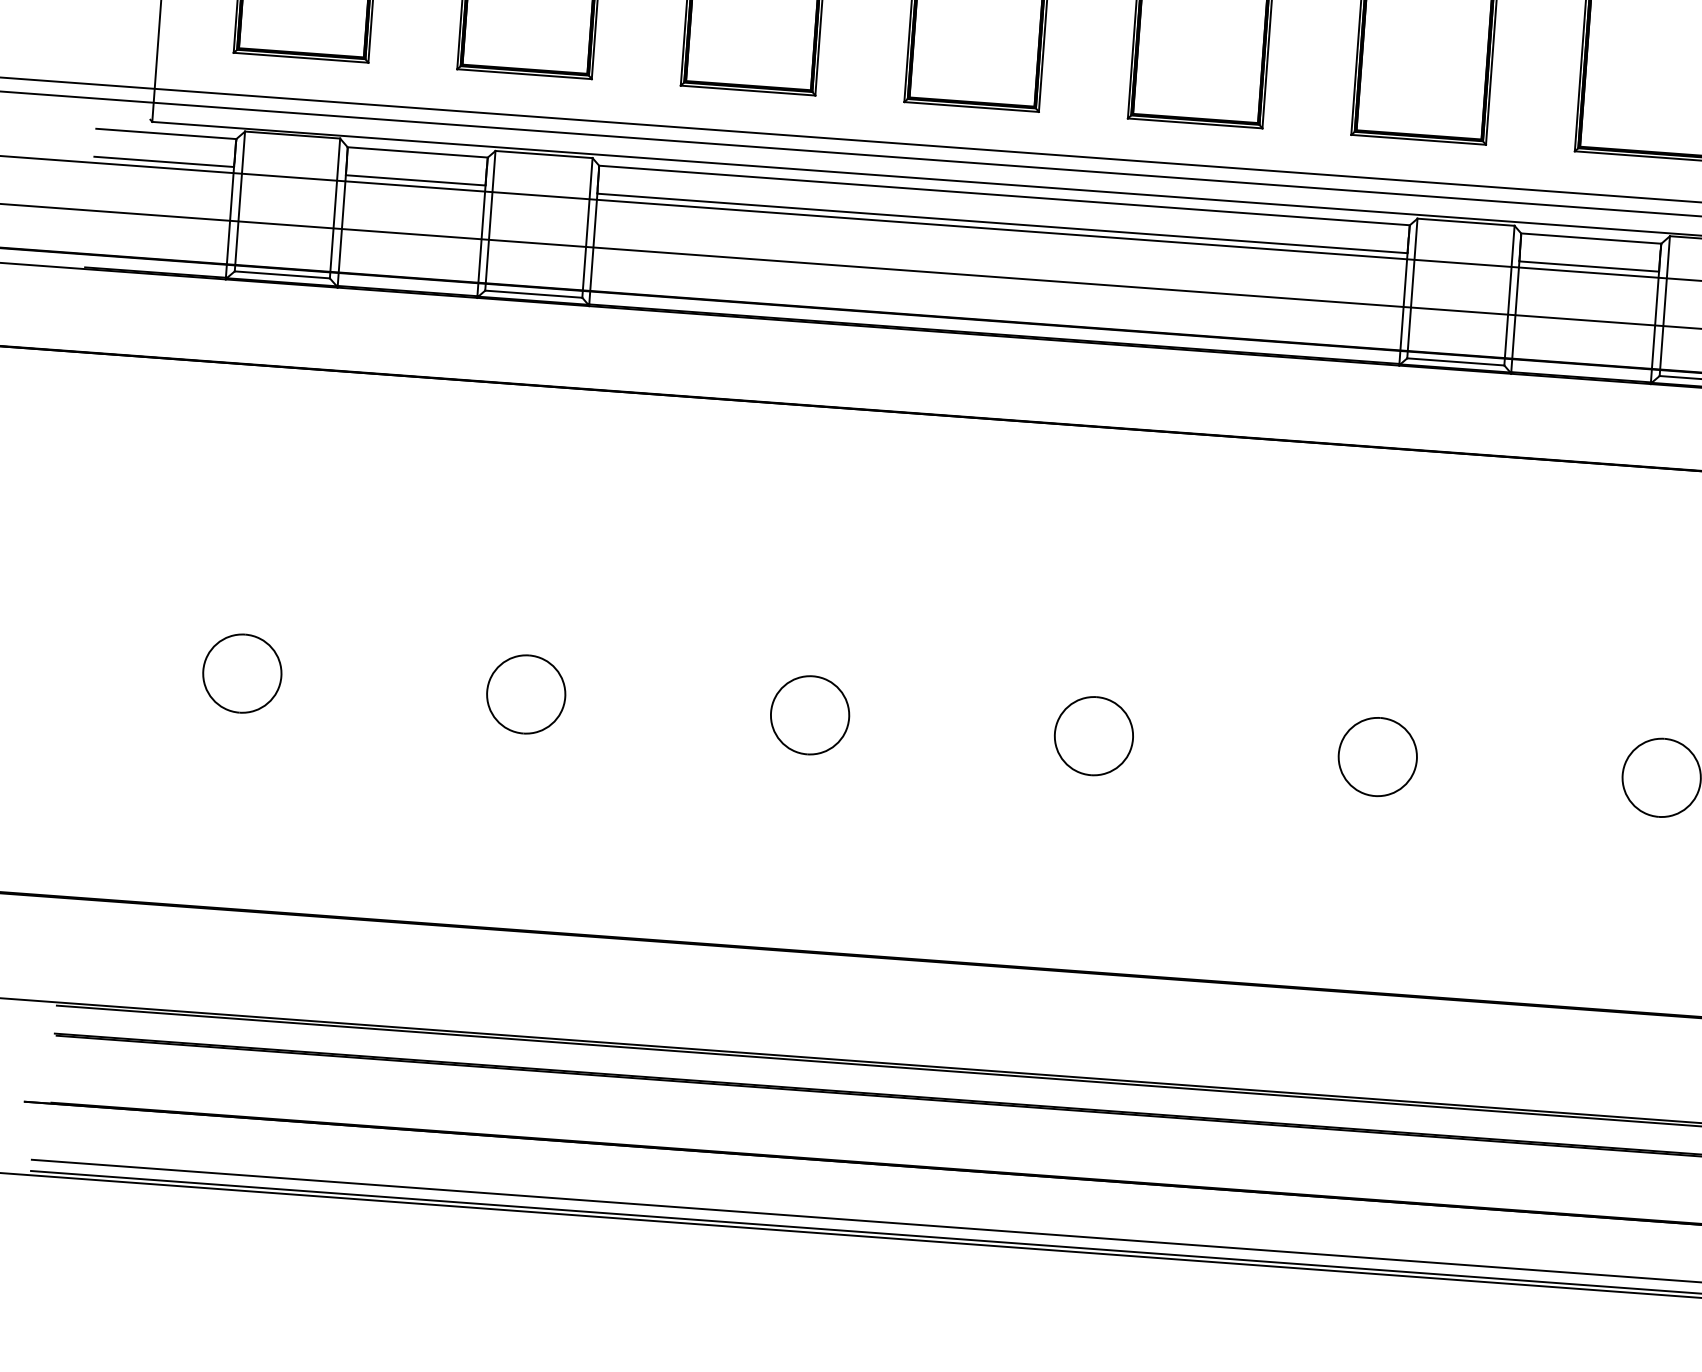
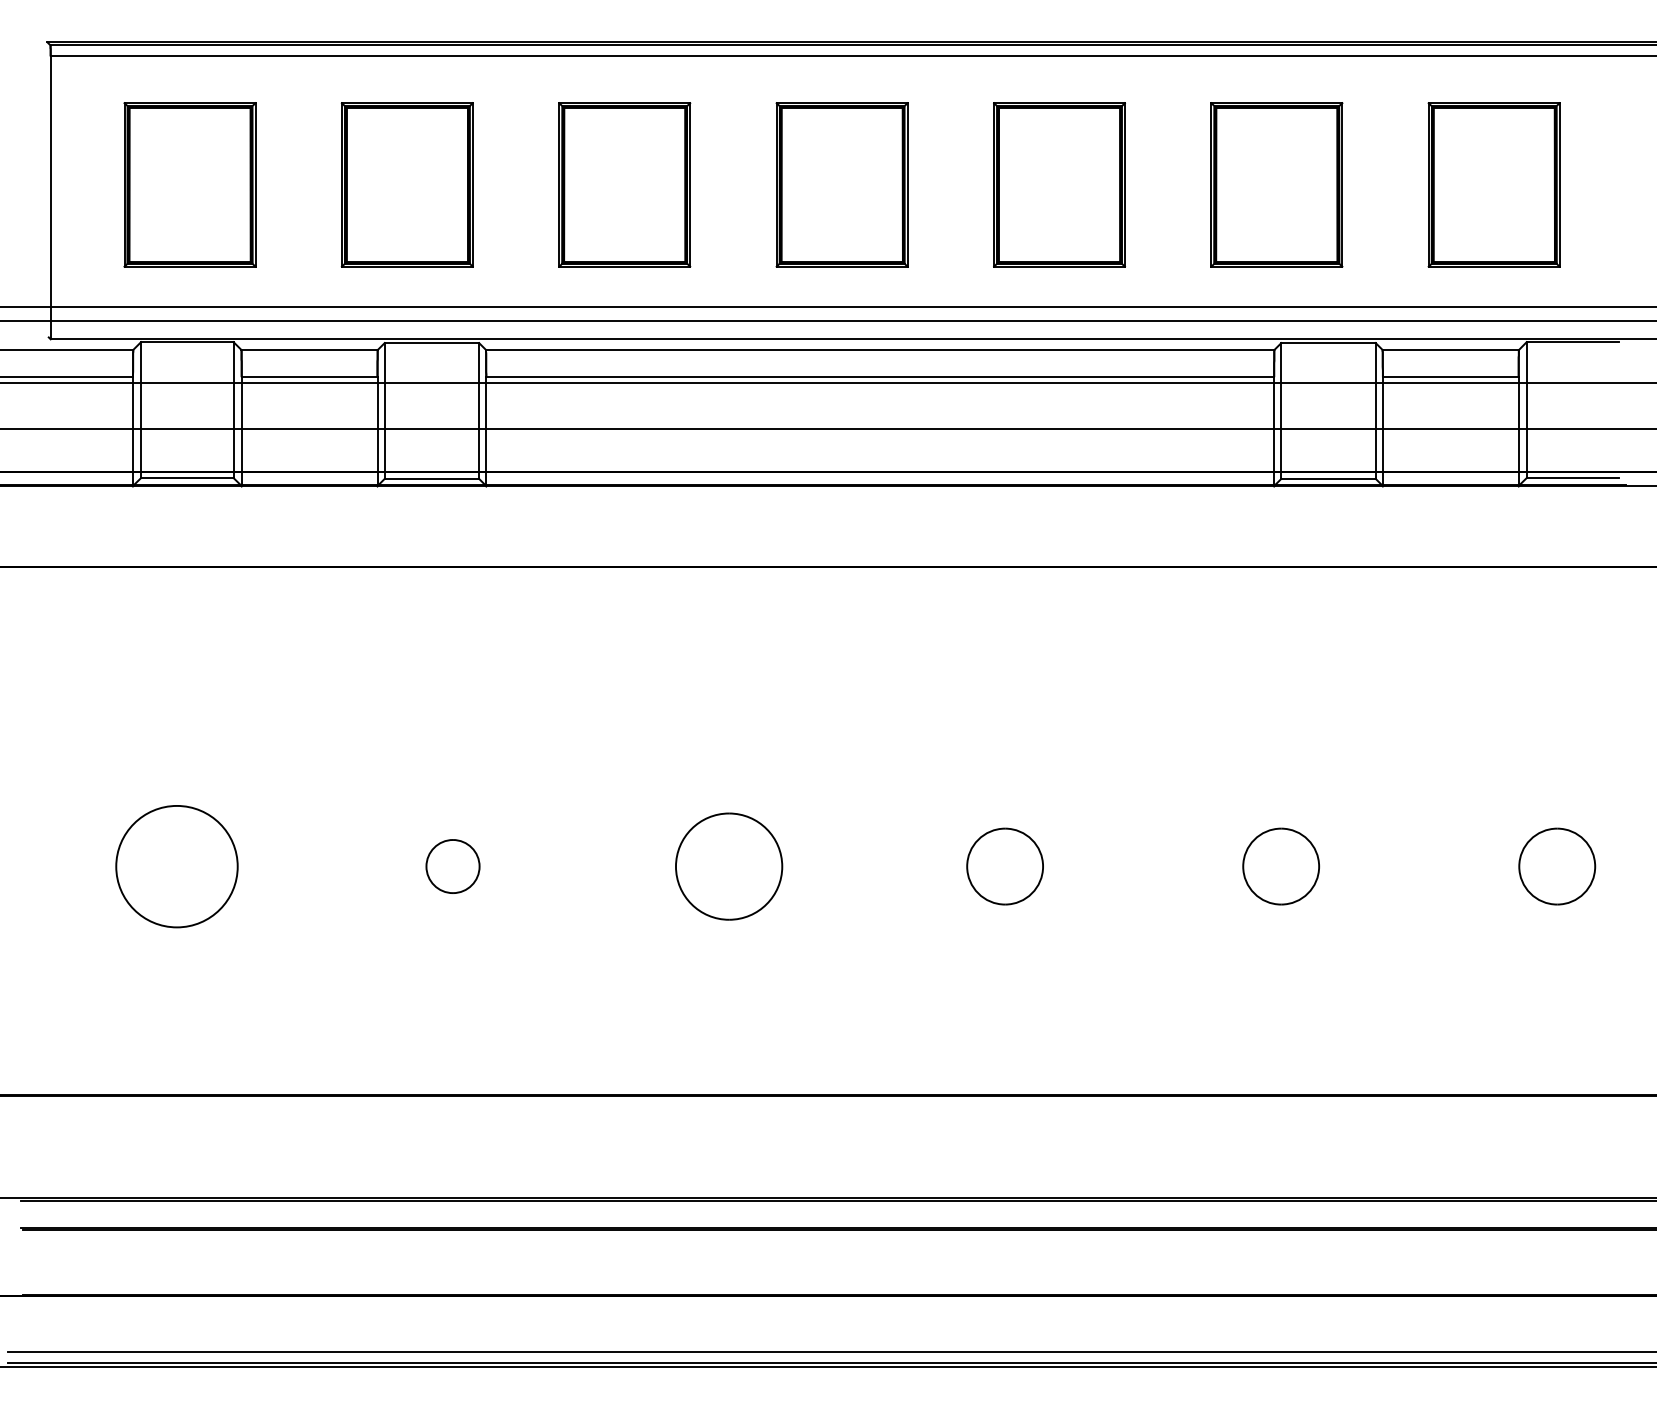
part: (241, 673) -> (176, 866), size x1.6
part: (525, 694) -> (452, 866), size x0.7
part: (809, 715) -> (728, 866), size x1.4

